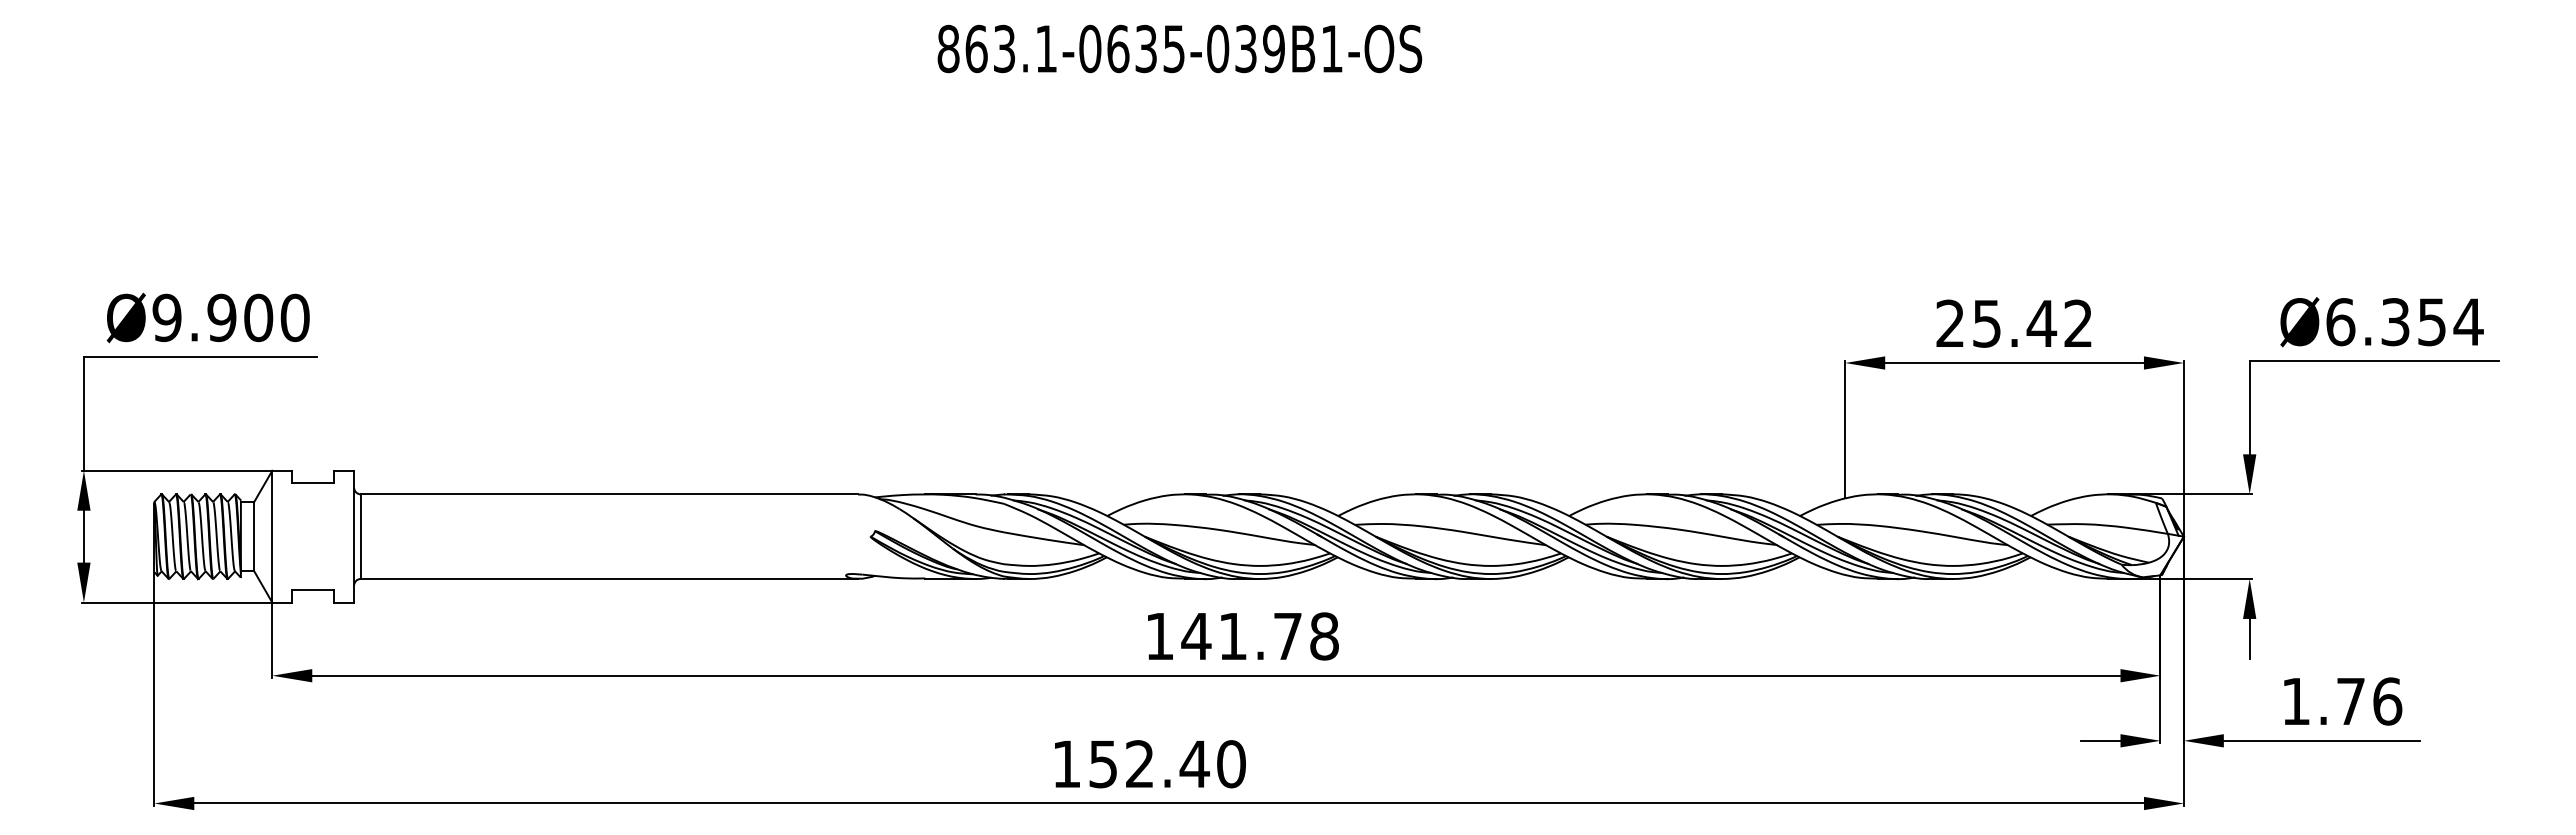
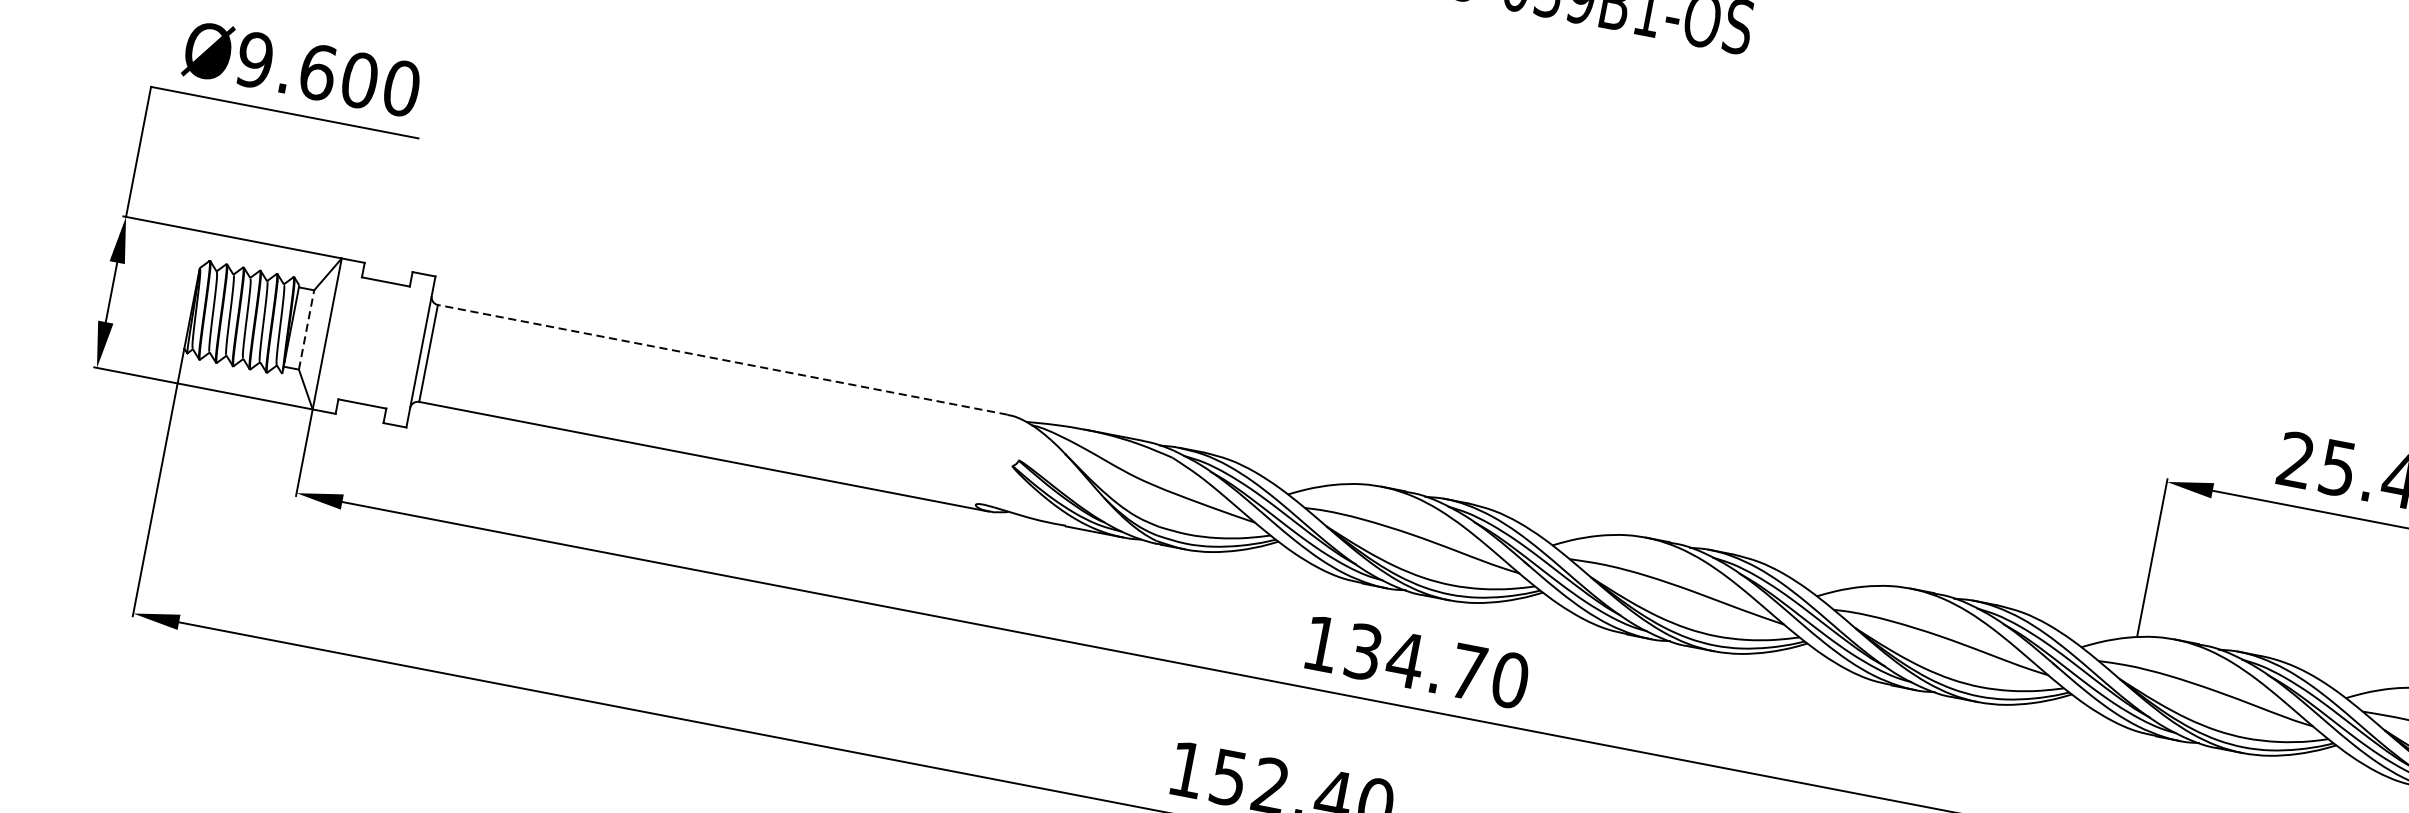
text: (221, 317) -> (317, 71), Ø9.900 -> Ø9.600
line: (609, 494) -> (722, 360), solid -> dashed
line: (254, 536) -> (306, 329), solid -> dashed
text: (1260, 636) -> (1436, 666), 141.78 -> 134.70

